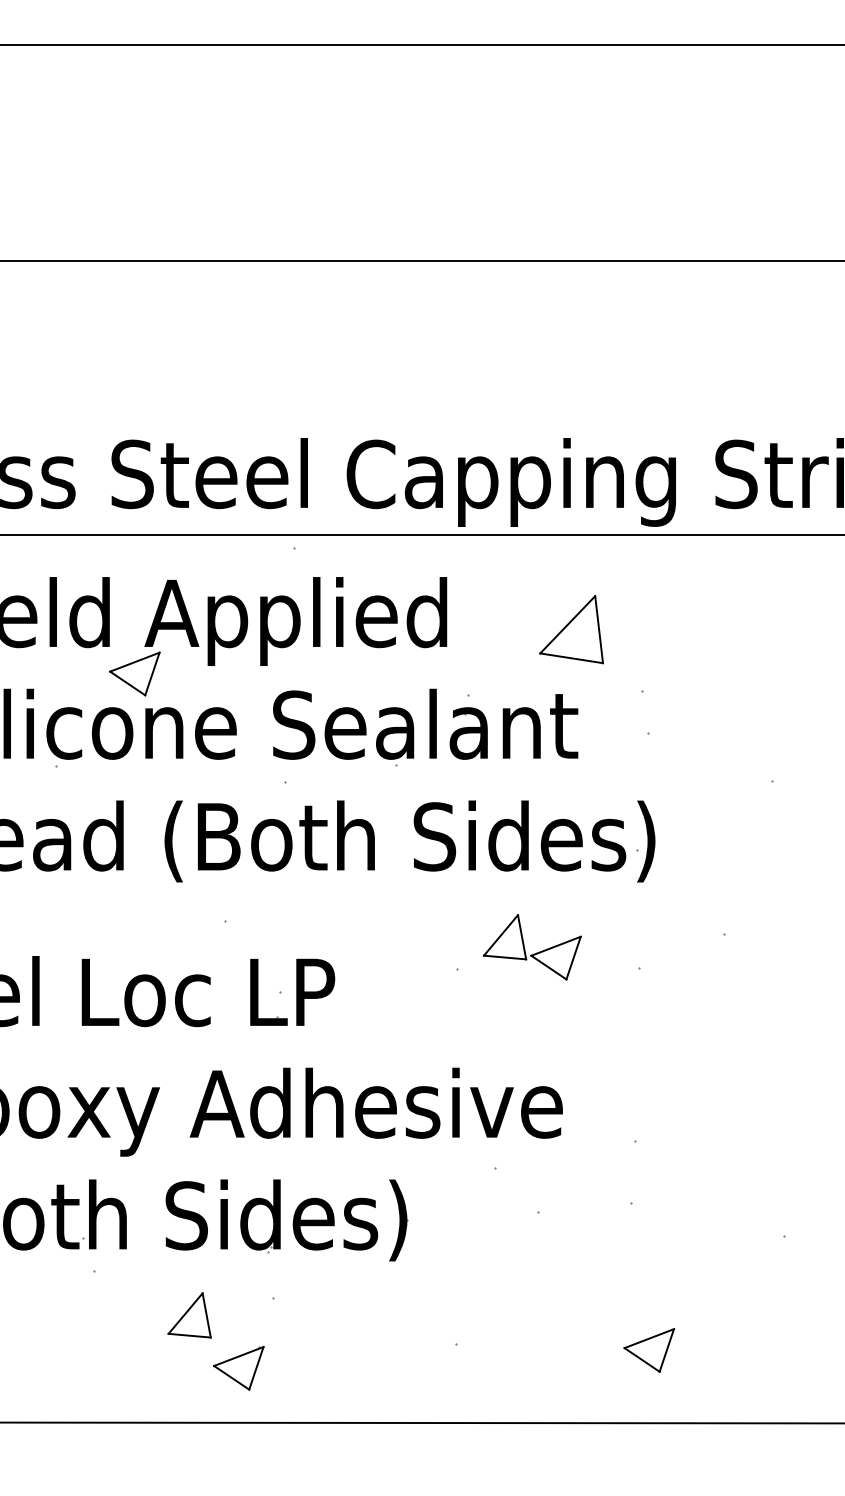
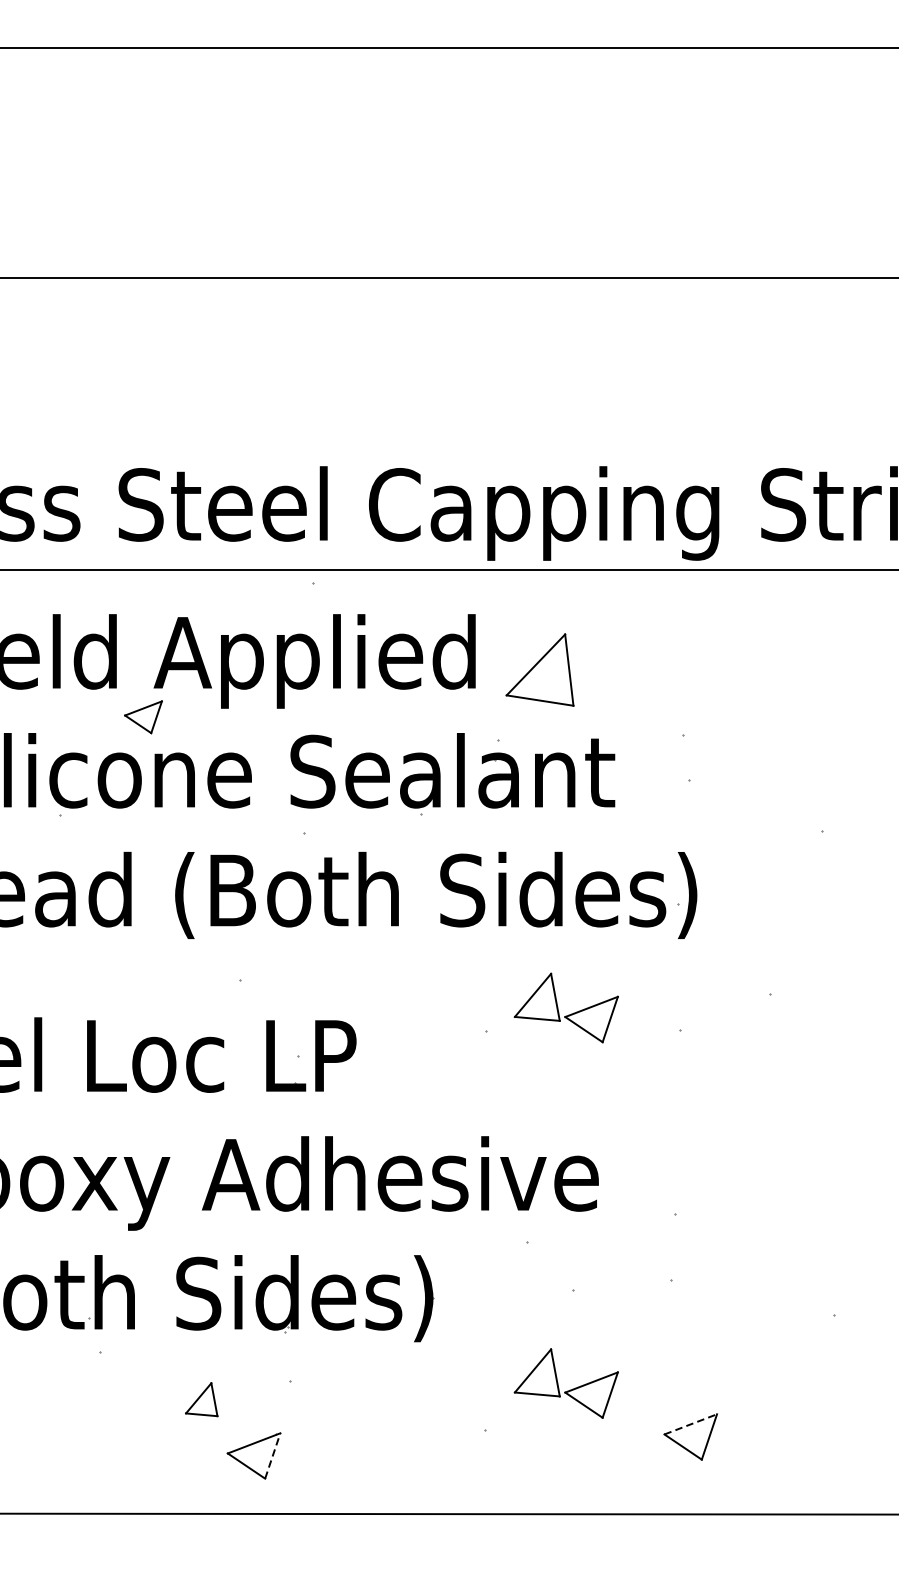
part: (571, 629) -> (539, 669), moved
part: (134, 673) -> (143, 716), size x0.7
part: (525, 1301) -> (559, 1384), added
part: (189, 1315) -> (201, 1399), size x0.7
line: (649, 1338) -> (691, 1424), solid -> dashed
line: (256, 1367) -> (272, 1455), solid -> dashed

